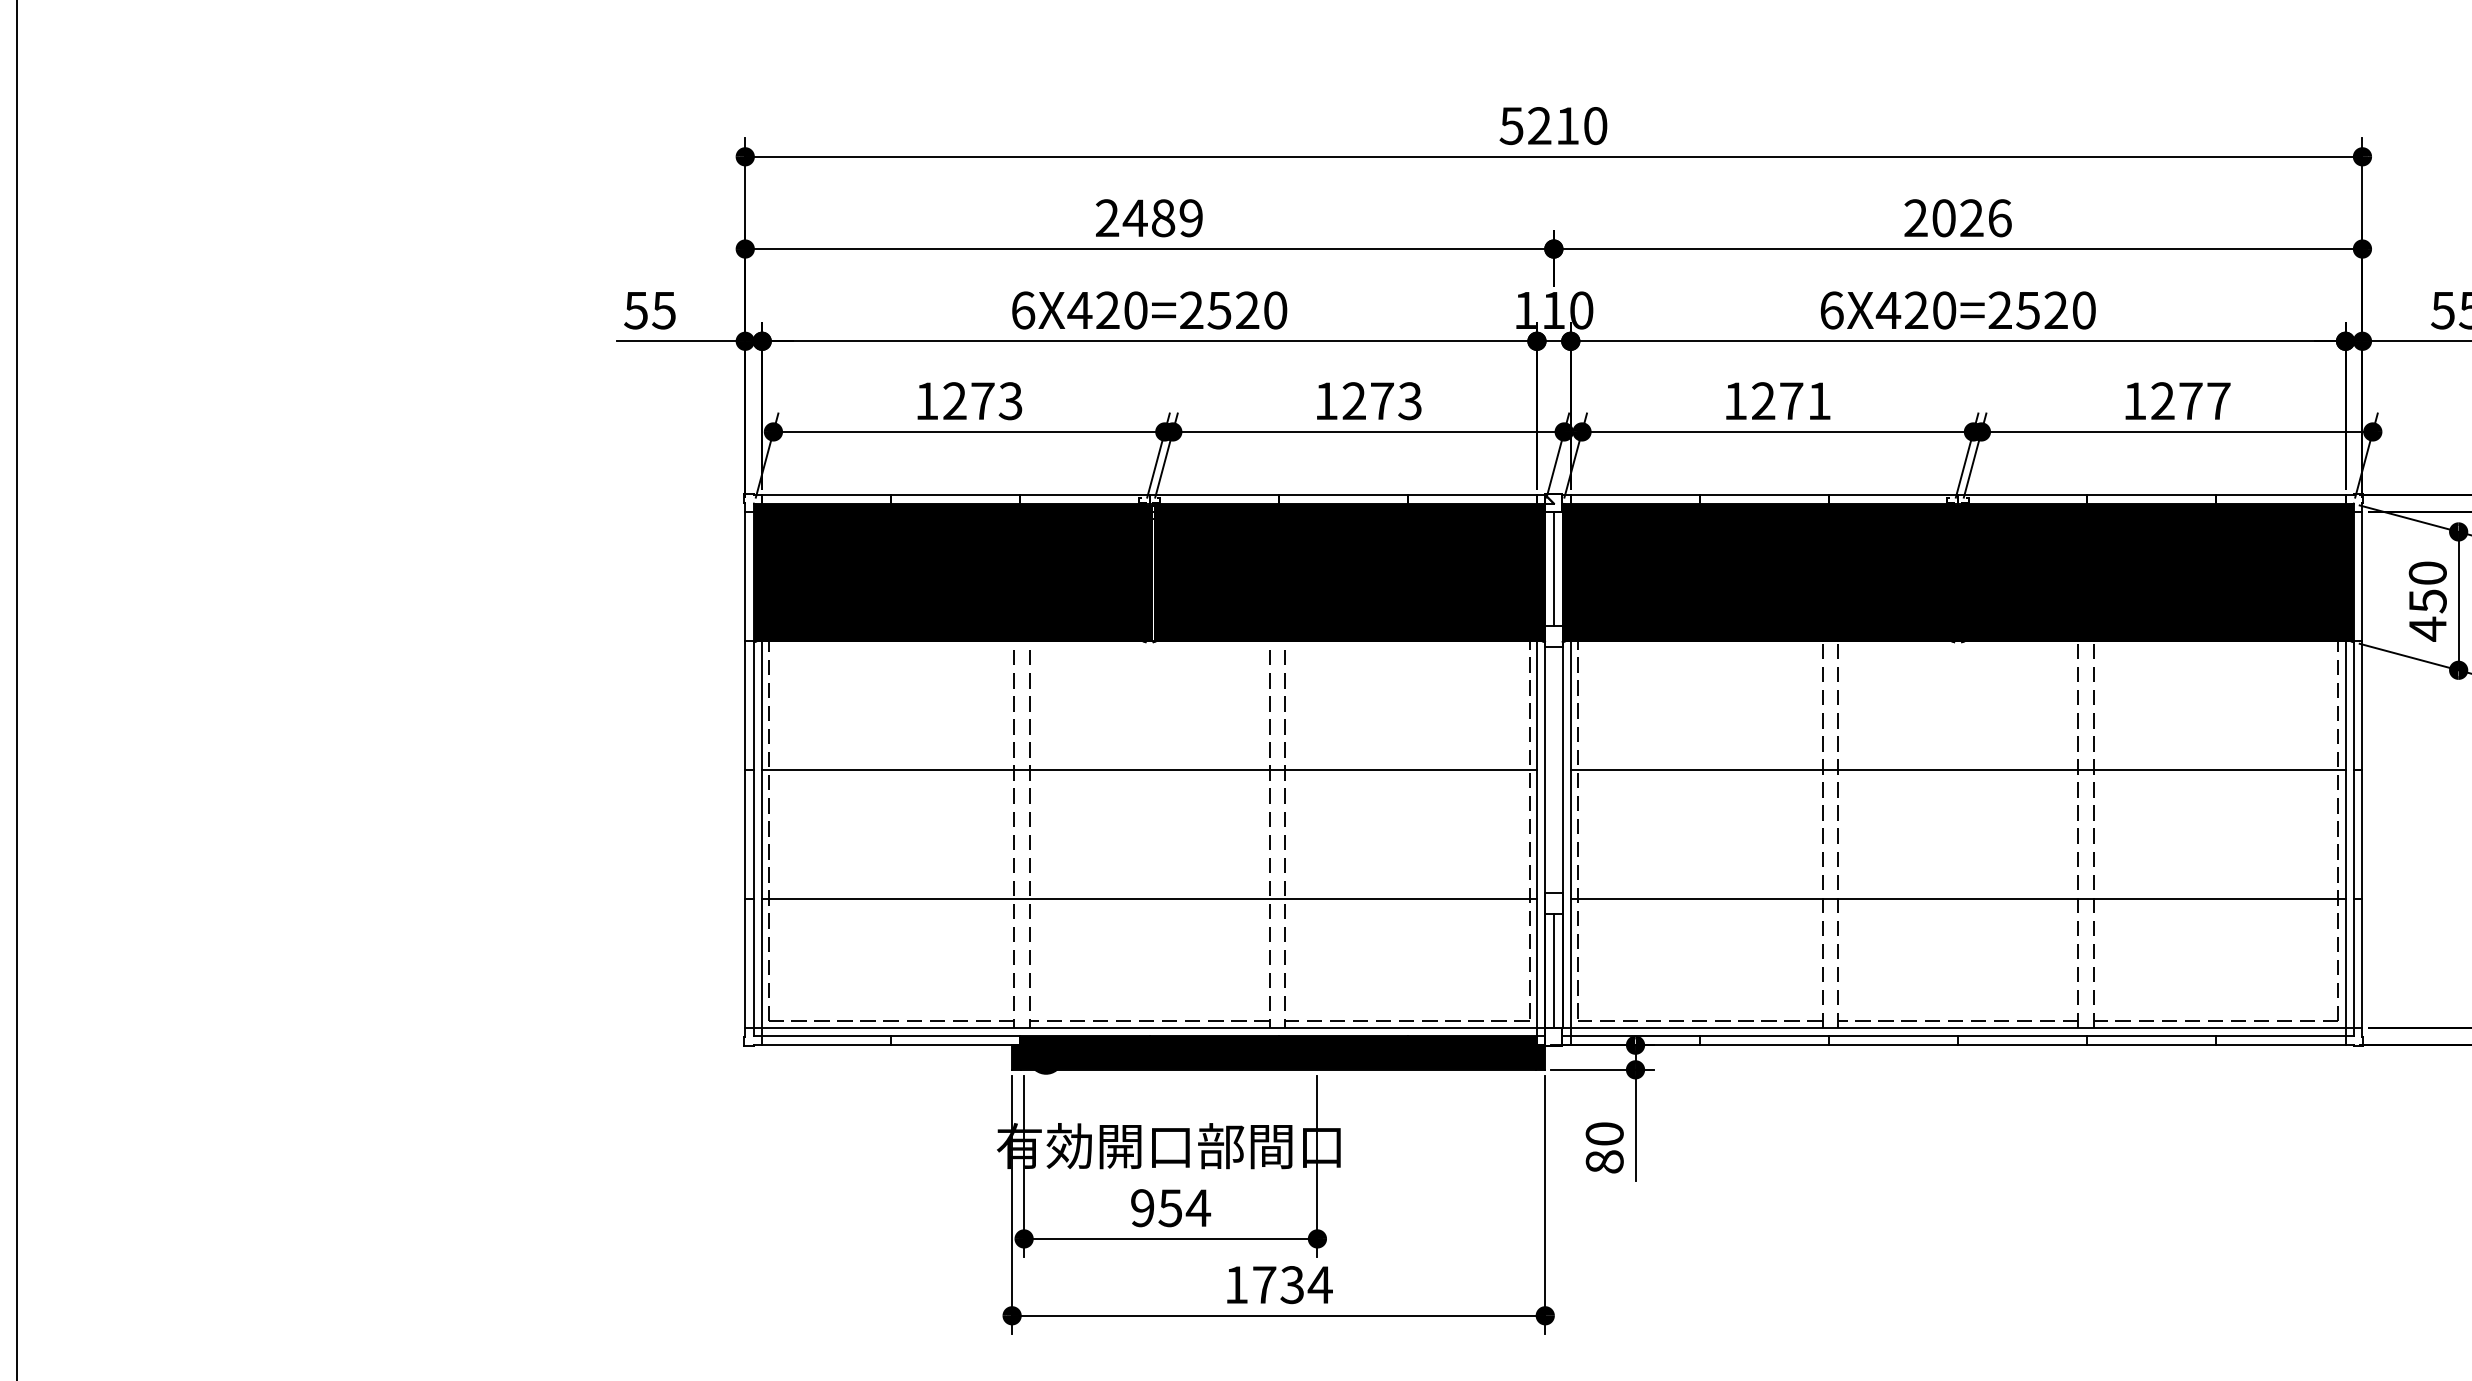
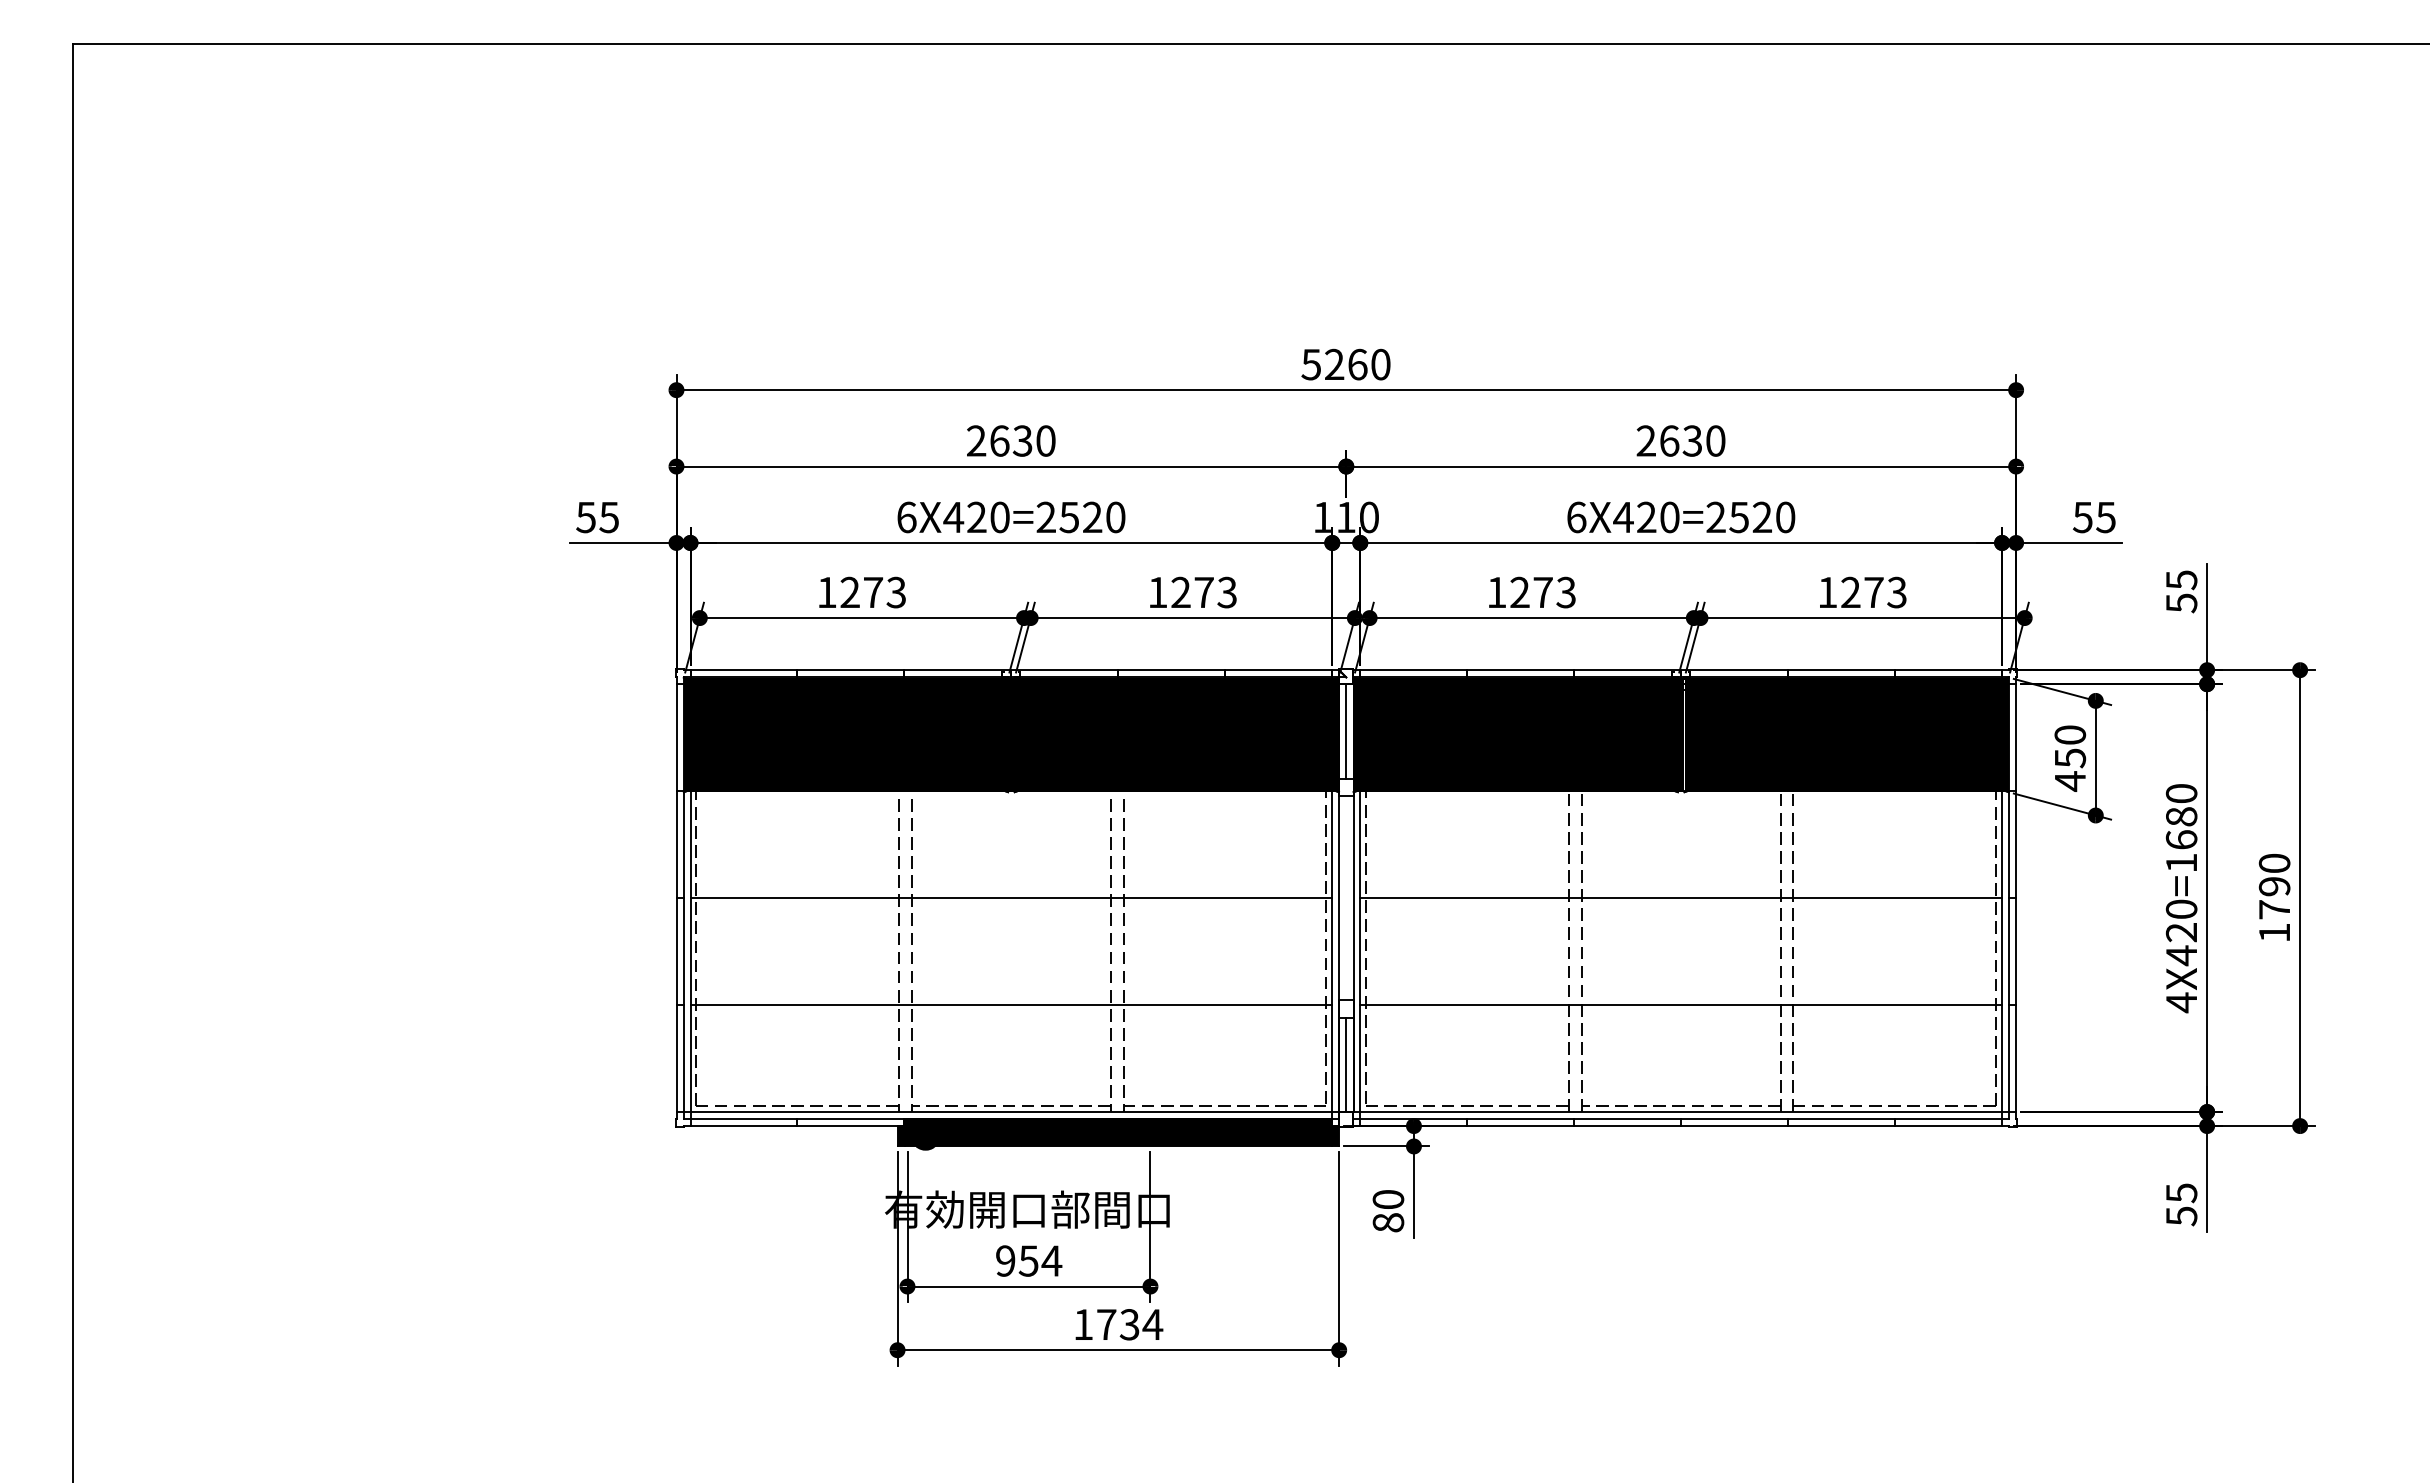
text: (1567, 125) -> (1357, 364), 5210 -> 5260
text: (1162, 217) -> (1022, 440), 2489 -> 2630
text: (1971, 217) -> (1692, 440), 2026 -> 2630
text: (1818, 401) -> (1565, 592), 1271 -> 1273
text: (2218, 401) -> (1896, 592), 1277 -> 1273

